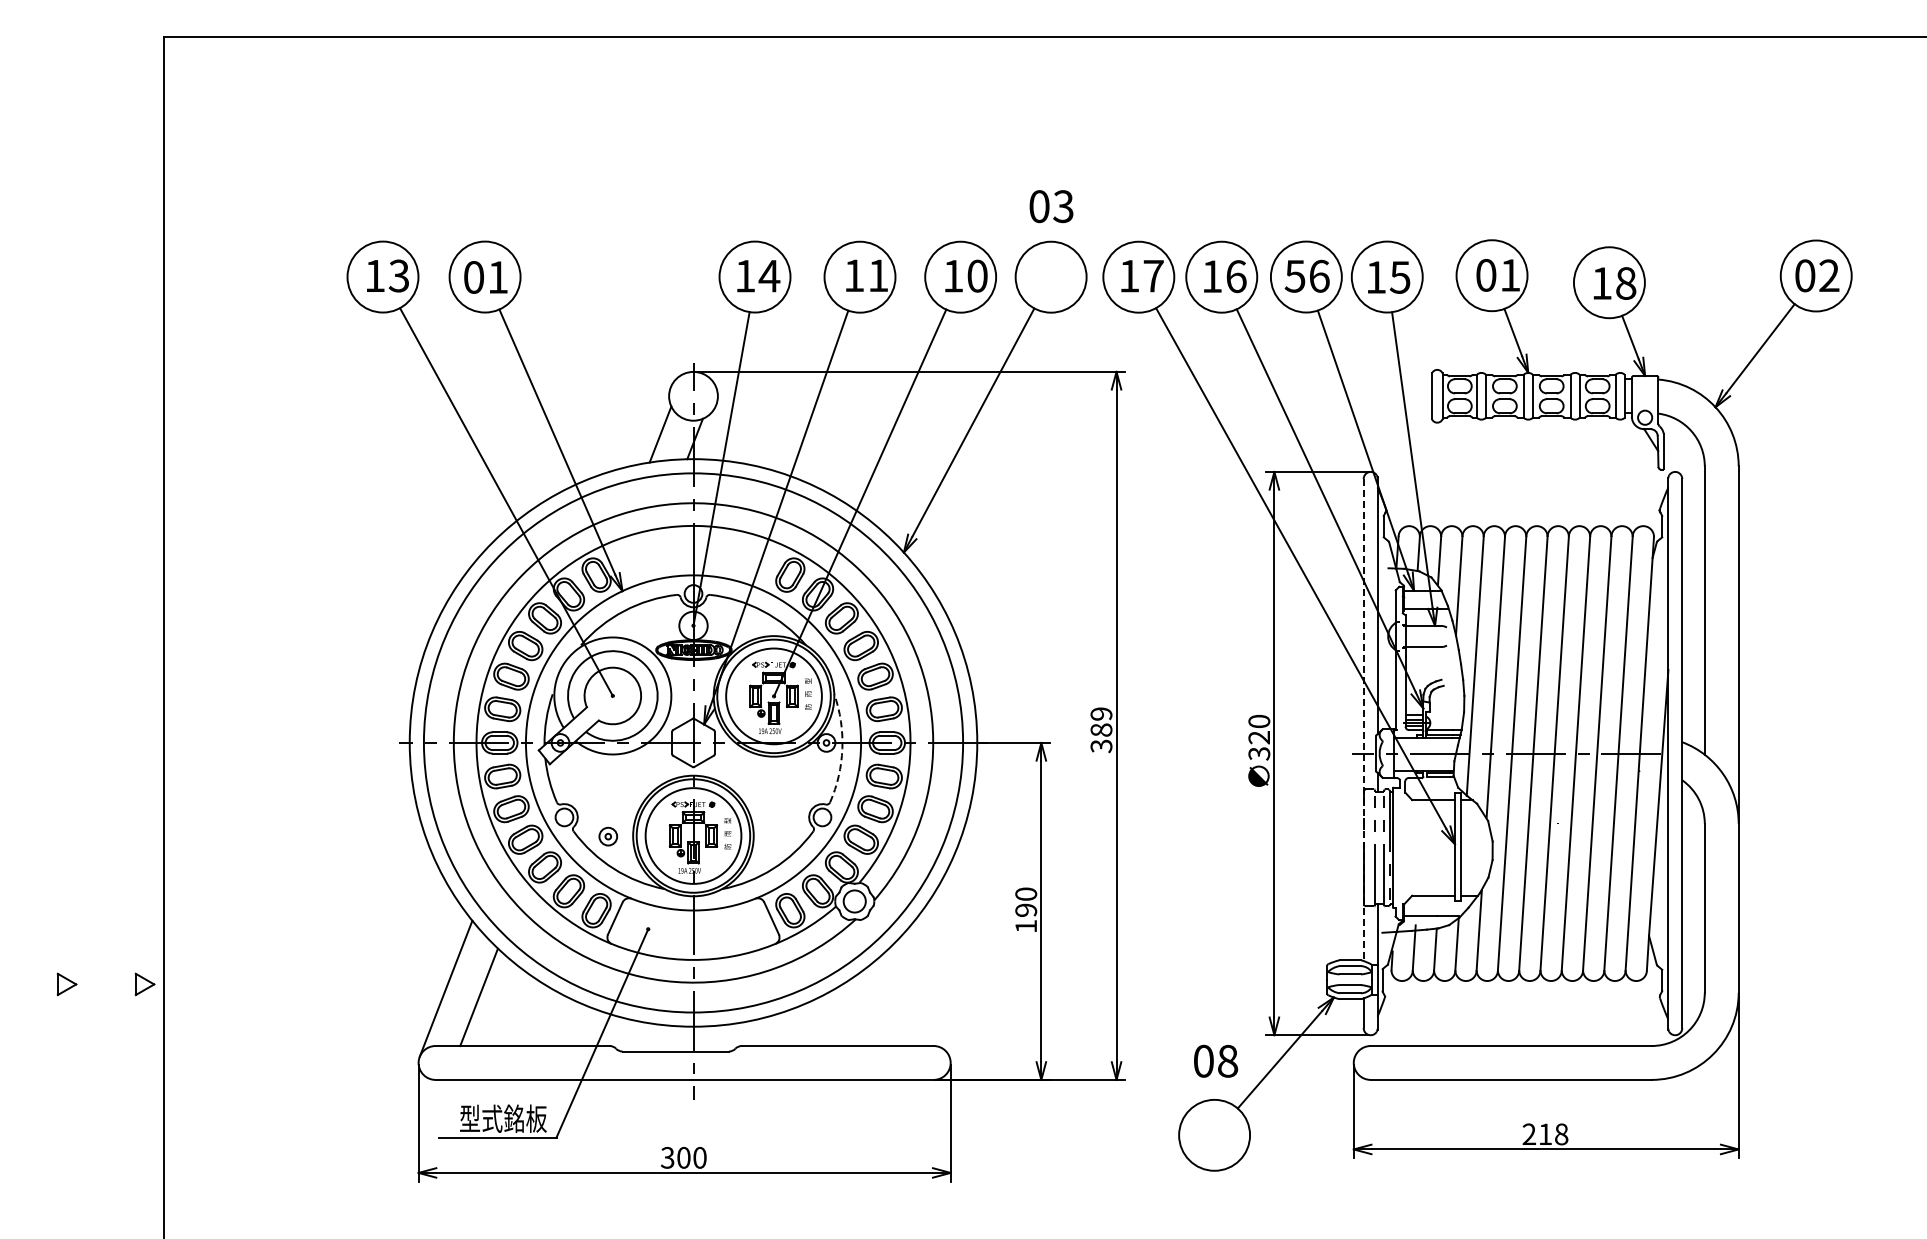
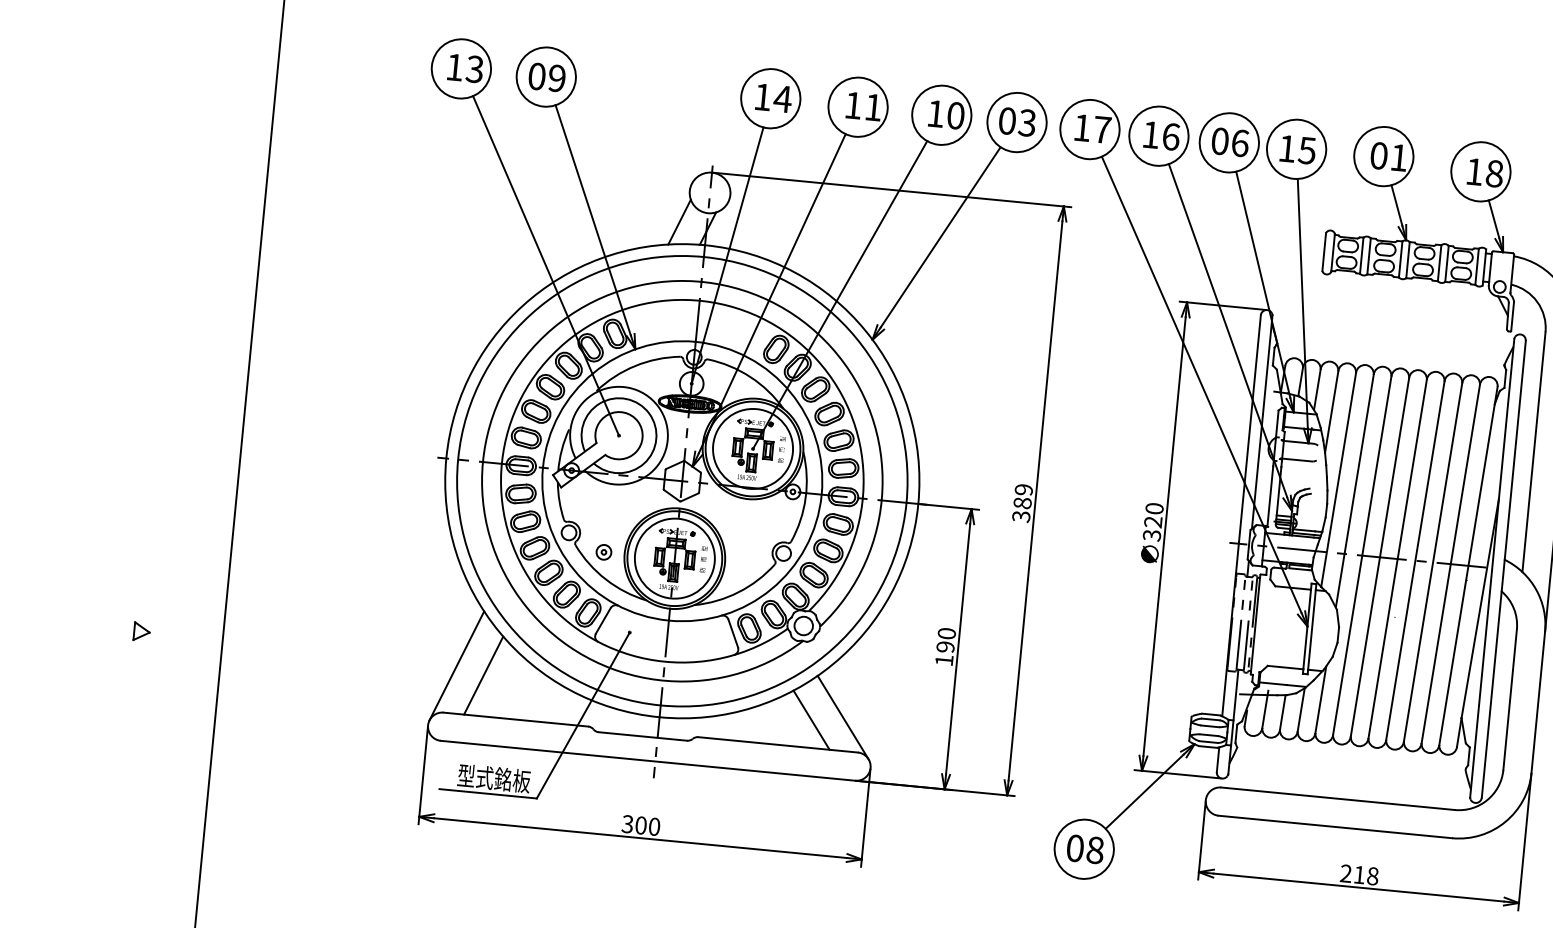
text: (1051, 206) -> (1017, 121), moved
text: (1294, 275) -> (1219, 140), 56 -> 06
text: (497, 277) -> (556, 78), 01 -> 09
line: (1363, 720) -> (1241, 516), dashed -> solid
arc: (842, 748) -> (805, 497), dashed -> solid
part: (144, 984) -> (206, 638), removed
line: (912, 1005) -> (843, 717), added
line: (874, 1012) -> (811, 719), added
text: (1216, 1060) -> (1085, 848), moved

